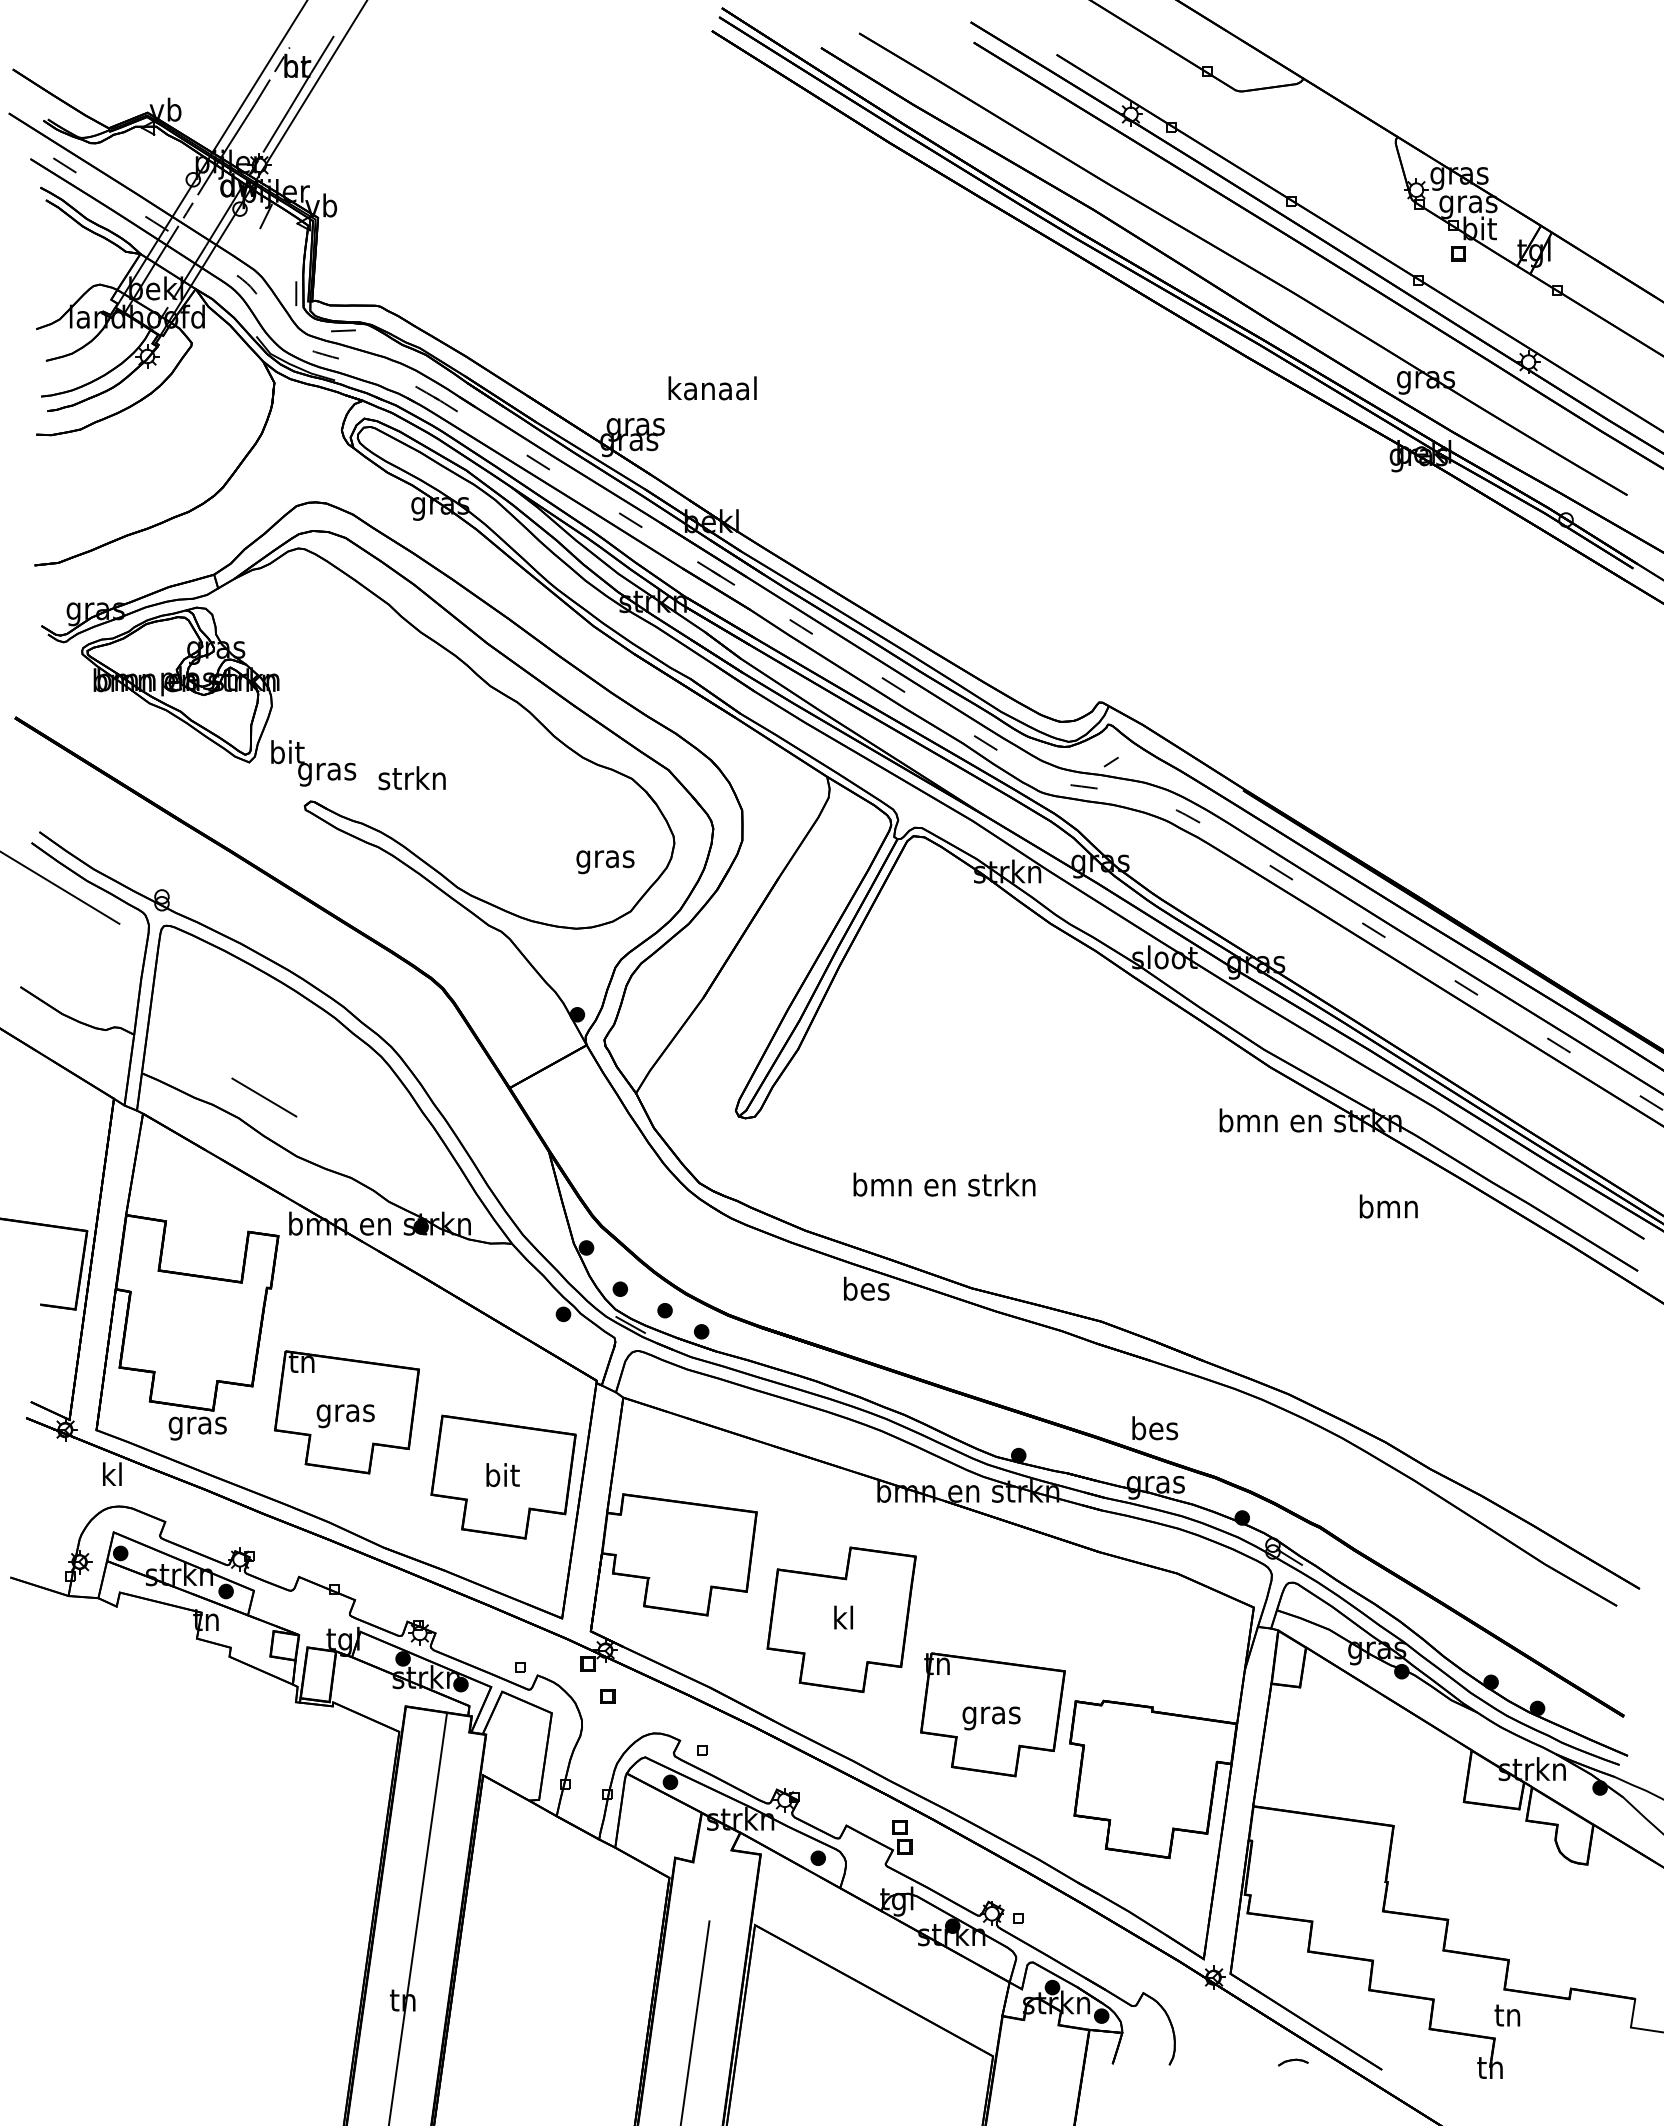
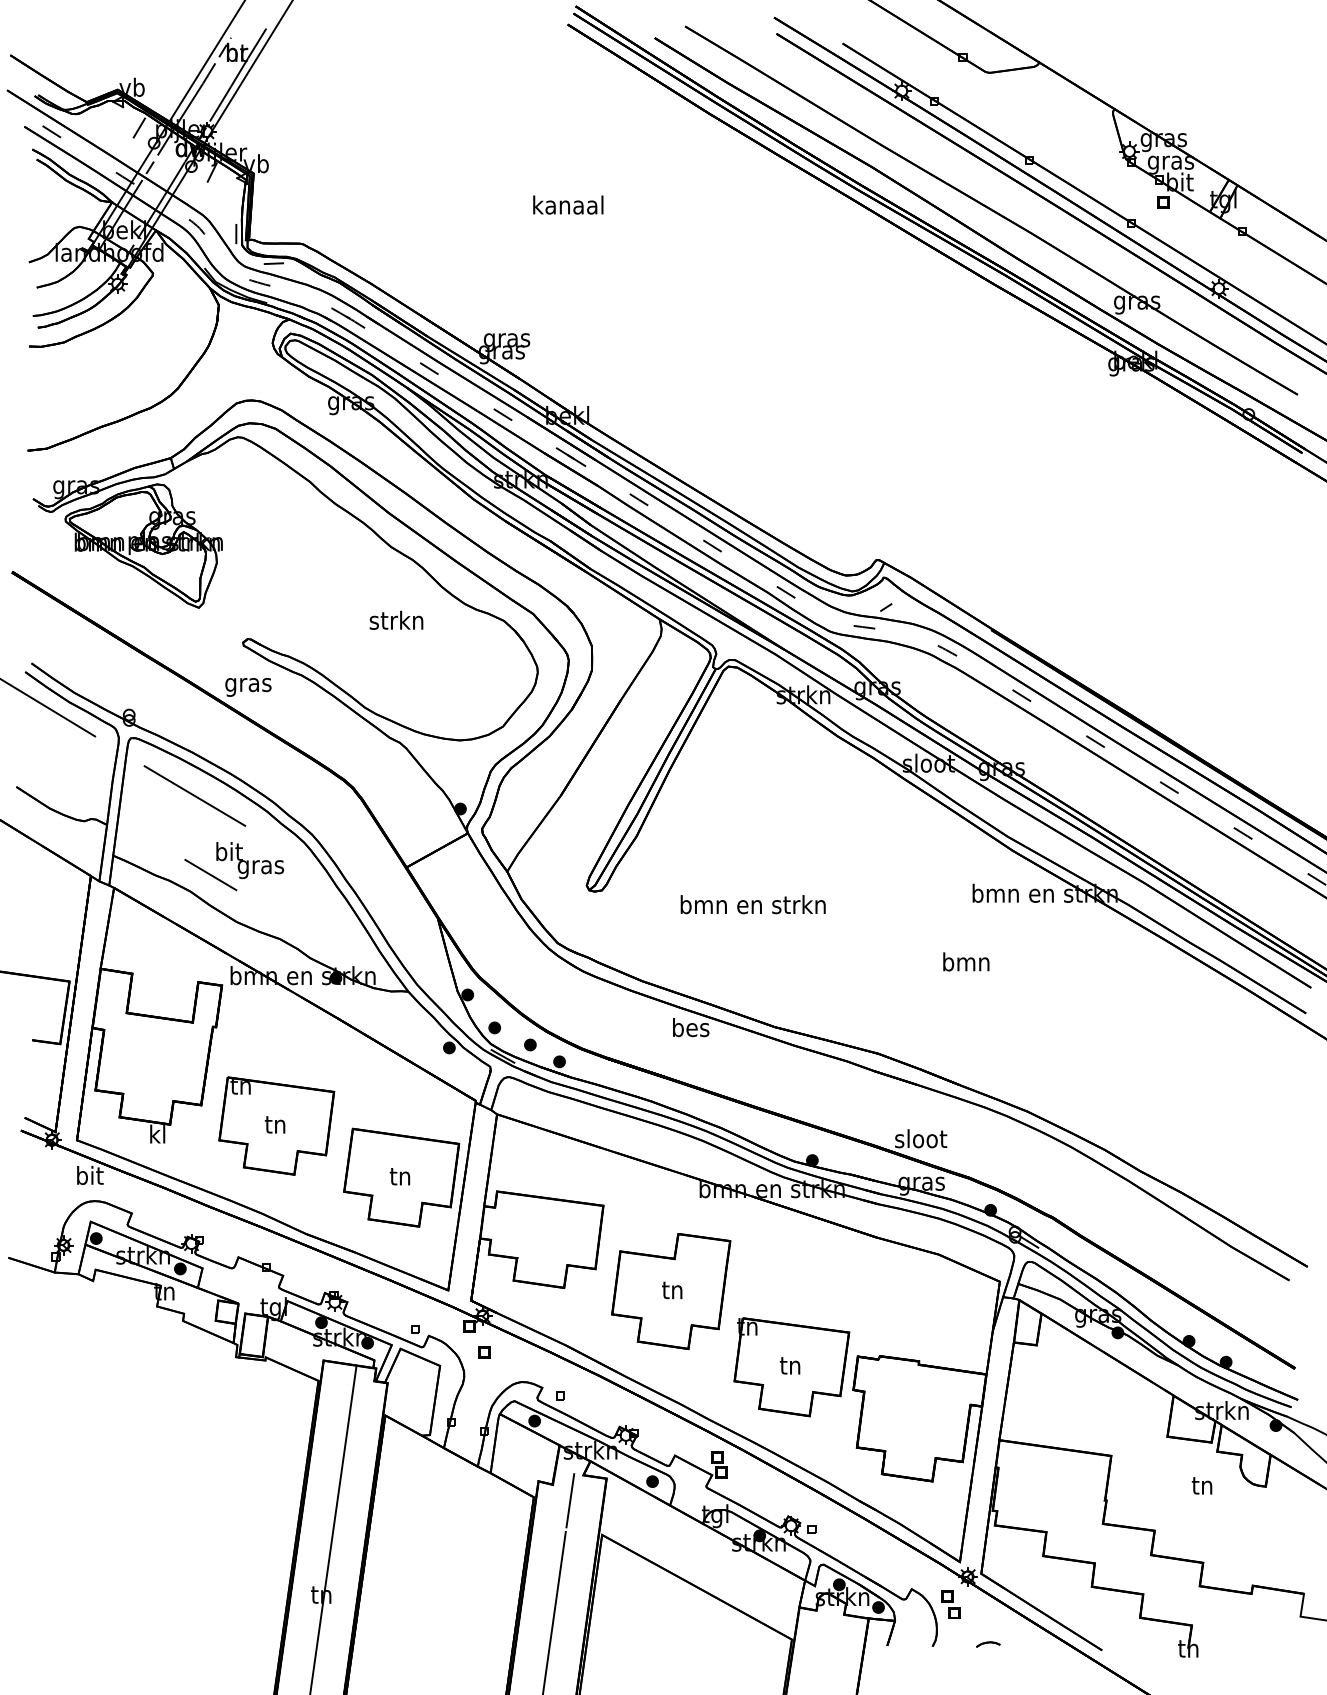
line: (174, 160) -> (139, 127), added
text: (712, 388) -> (568, 205), moved
text: (313, 763) -> (250, 860), moved
text: (411, 778) -> (395, 620), moved
text: (605, 862) -> (248, 687), moved
line: (244, 998) -> (195, 796), added
text: (944, 1184) -> (753, 904), moved
text: (1388, 1206) -> (966, 961), moved
text: (345, 1414) -> (275, 1127), gras -> tn
text: (197, 1425) -> (157, 1136), gras -> kl
text: (1154, 1428) -> (920, 1138), bes -> sloot
text: (112, 1474) -> (89, 1175), kl -> bit
text: (502, 1475) -> (400, 1176), bit -> tn
text: (842, 1617) -> (671, 1289), kl -> tn
text: (991, 1716) -> (790, 1368), gras -> tn
line: (715, 1881) -> (570, 1500), added
part: (1192, 2012) -> (950, 1604), added
text: (1507, 2015) -> (1202, 1485), moved
part: (1293, 2062) -> (988, 1644), moved

